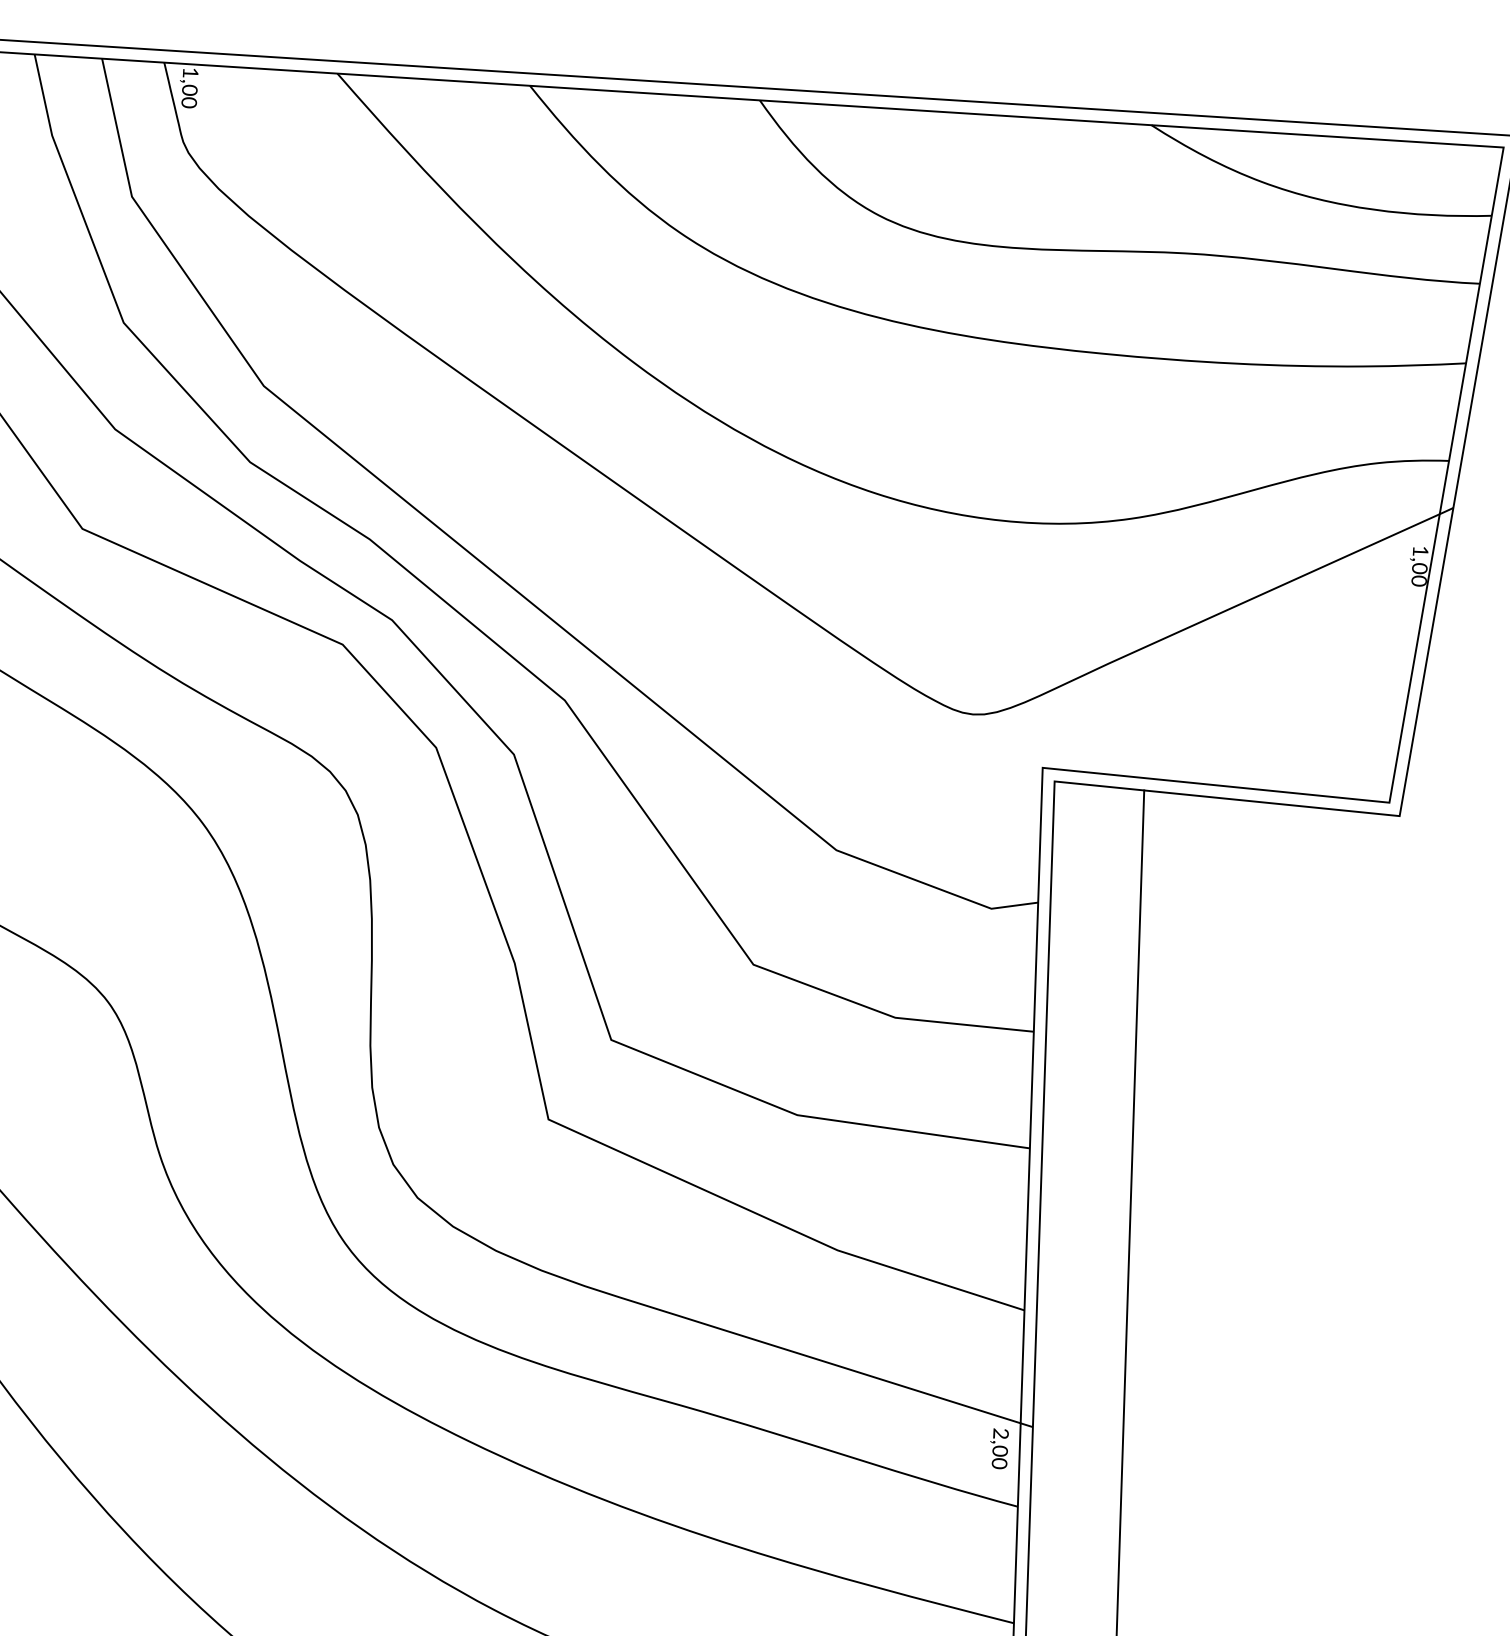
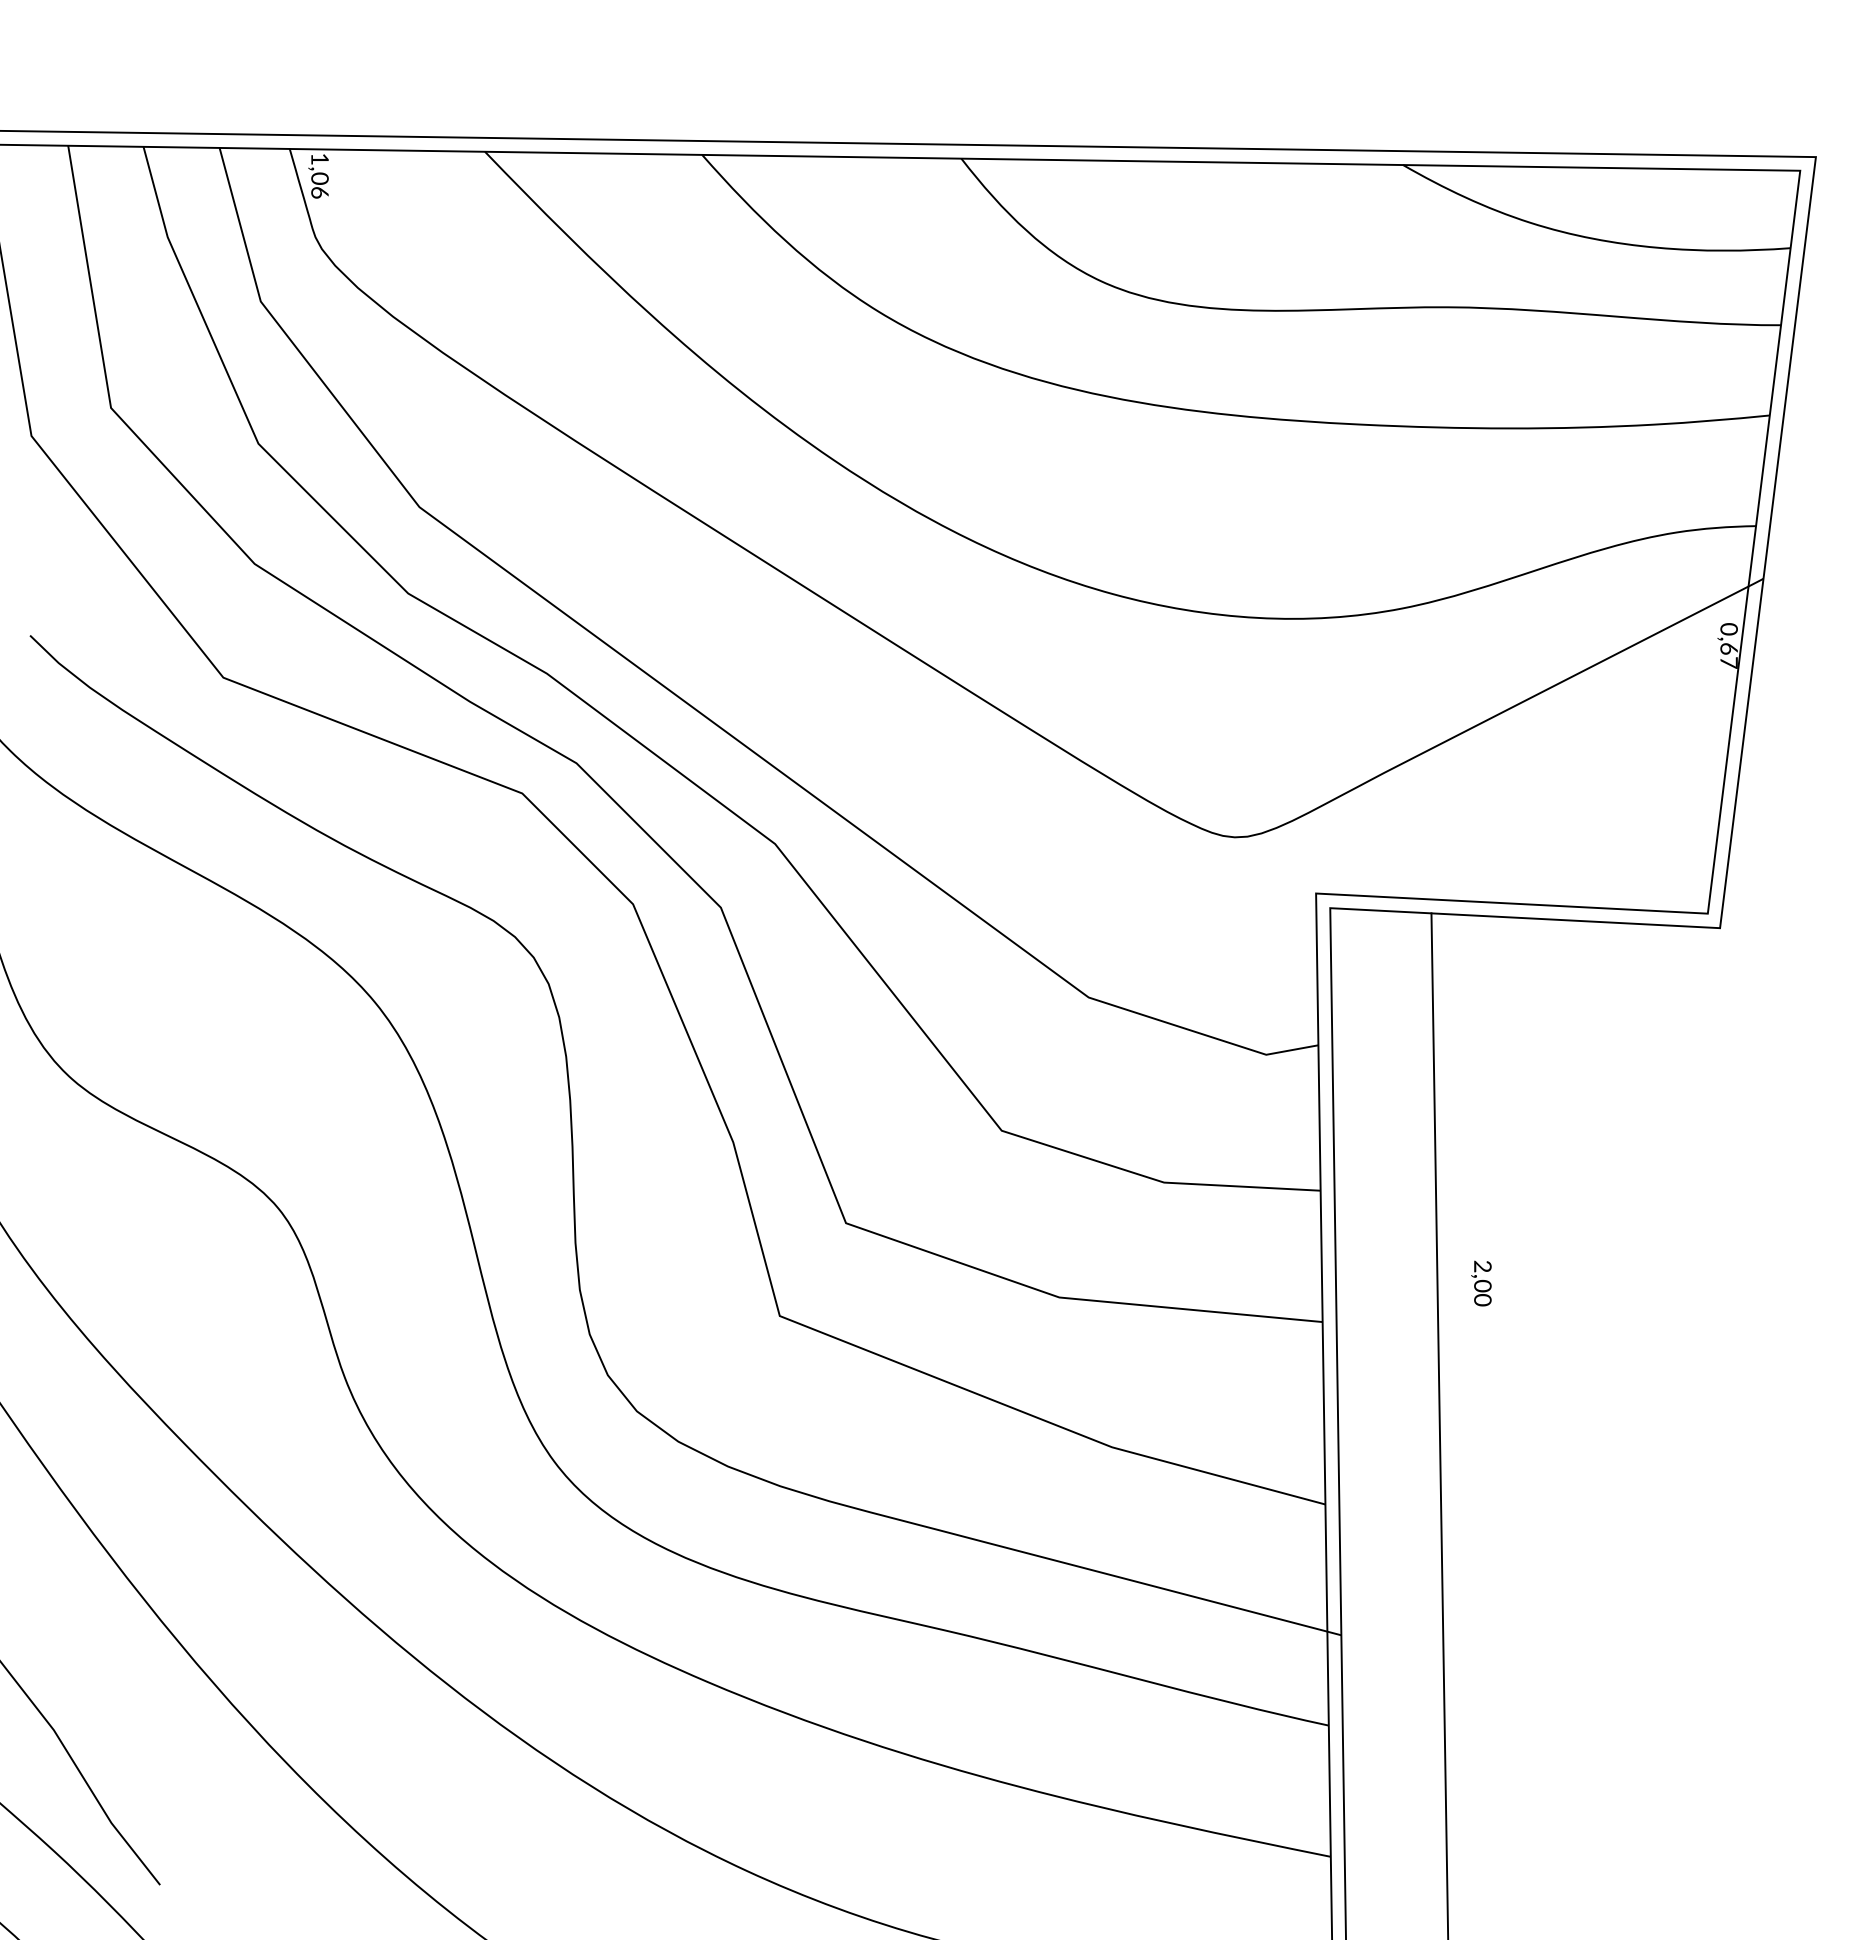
text: (188, 102) -> (319, 192), 1,00 -> 1,06
text: (1419, 566) -> (1728, 646), 1,00 -> 0,67
text: (999, 1448) -> (1481, 1283), moved

